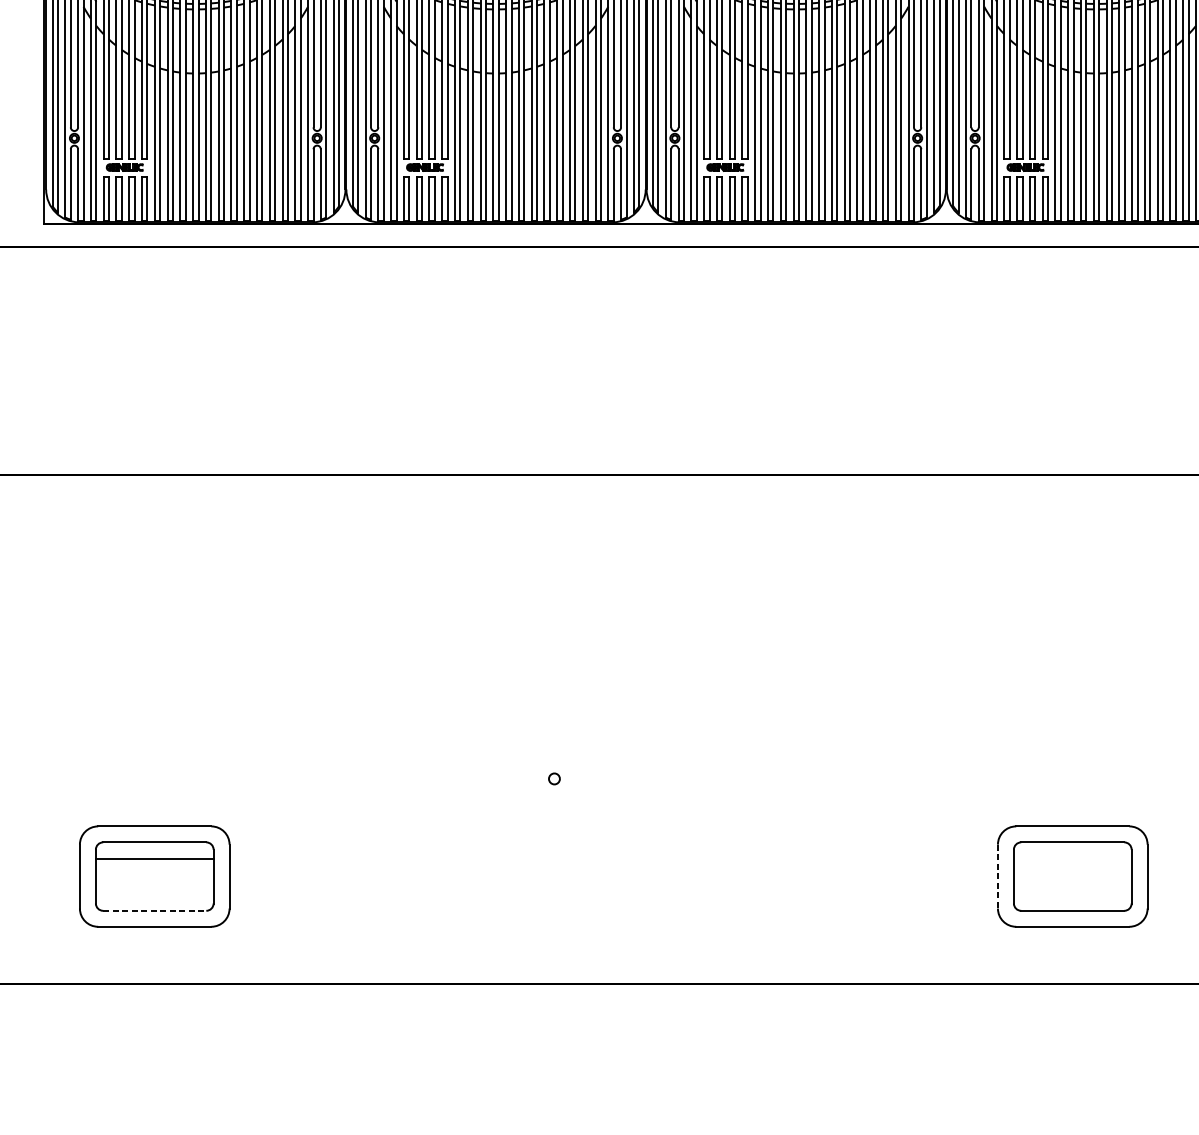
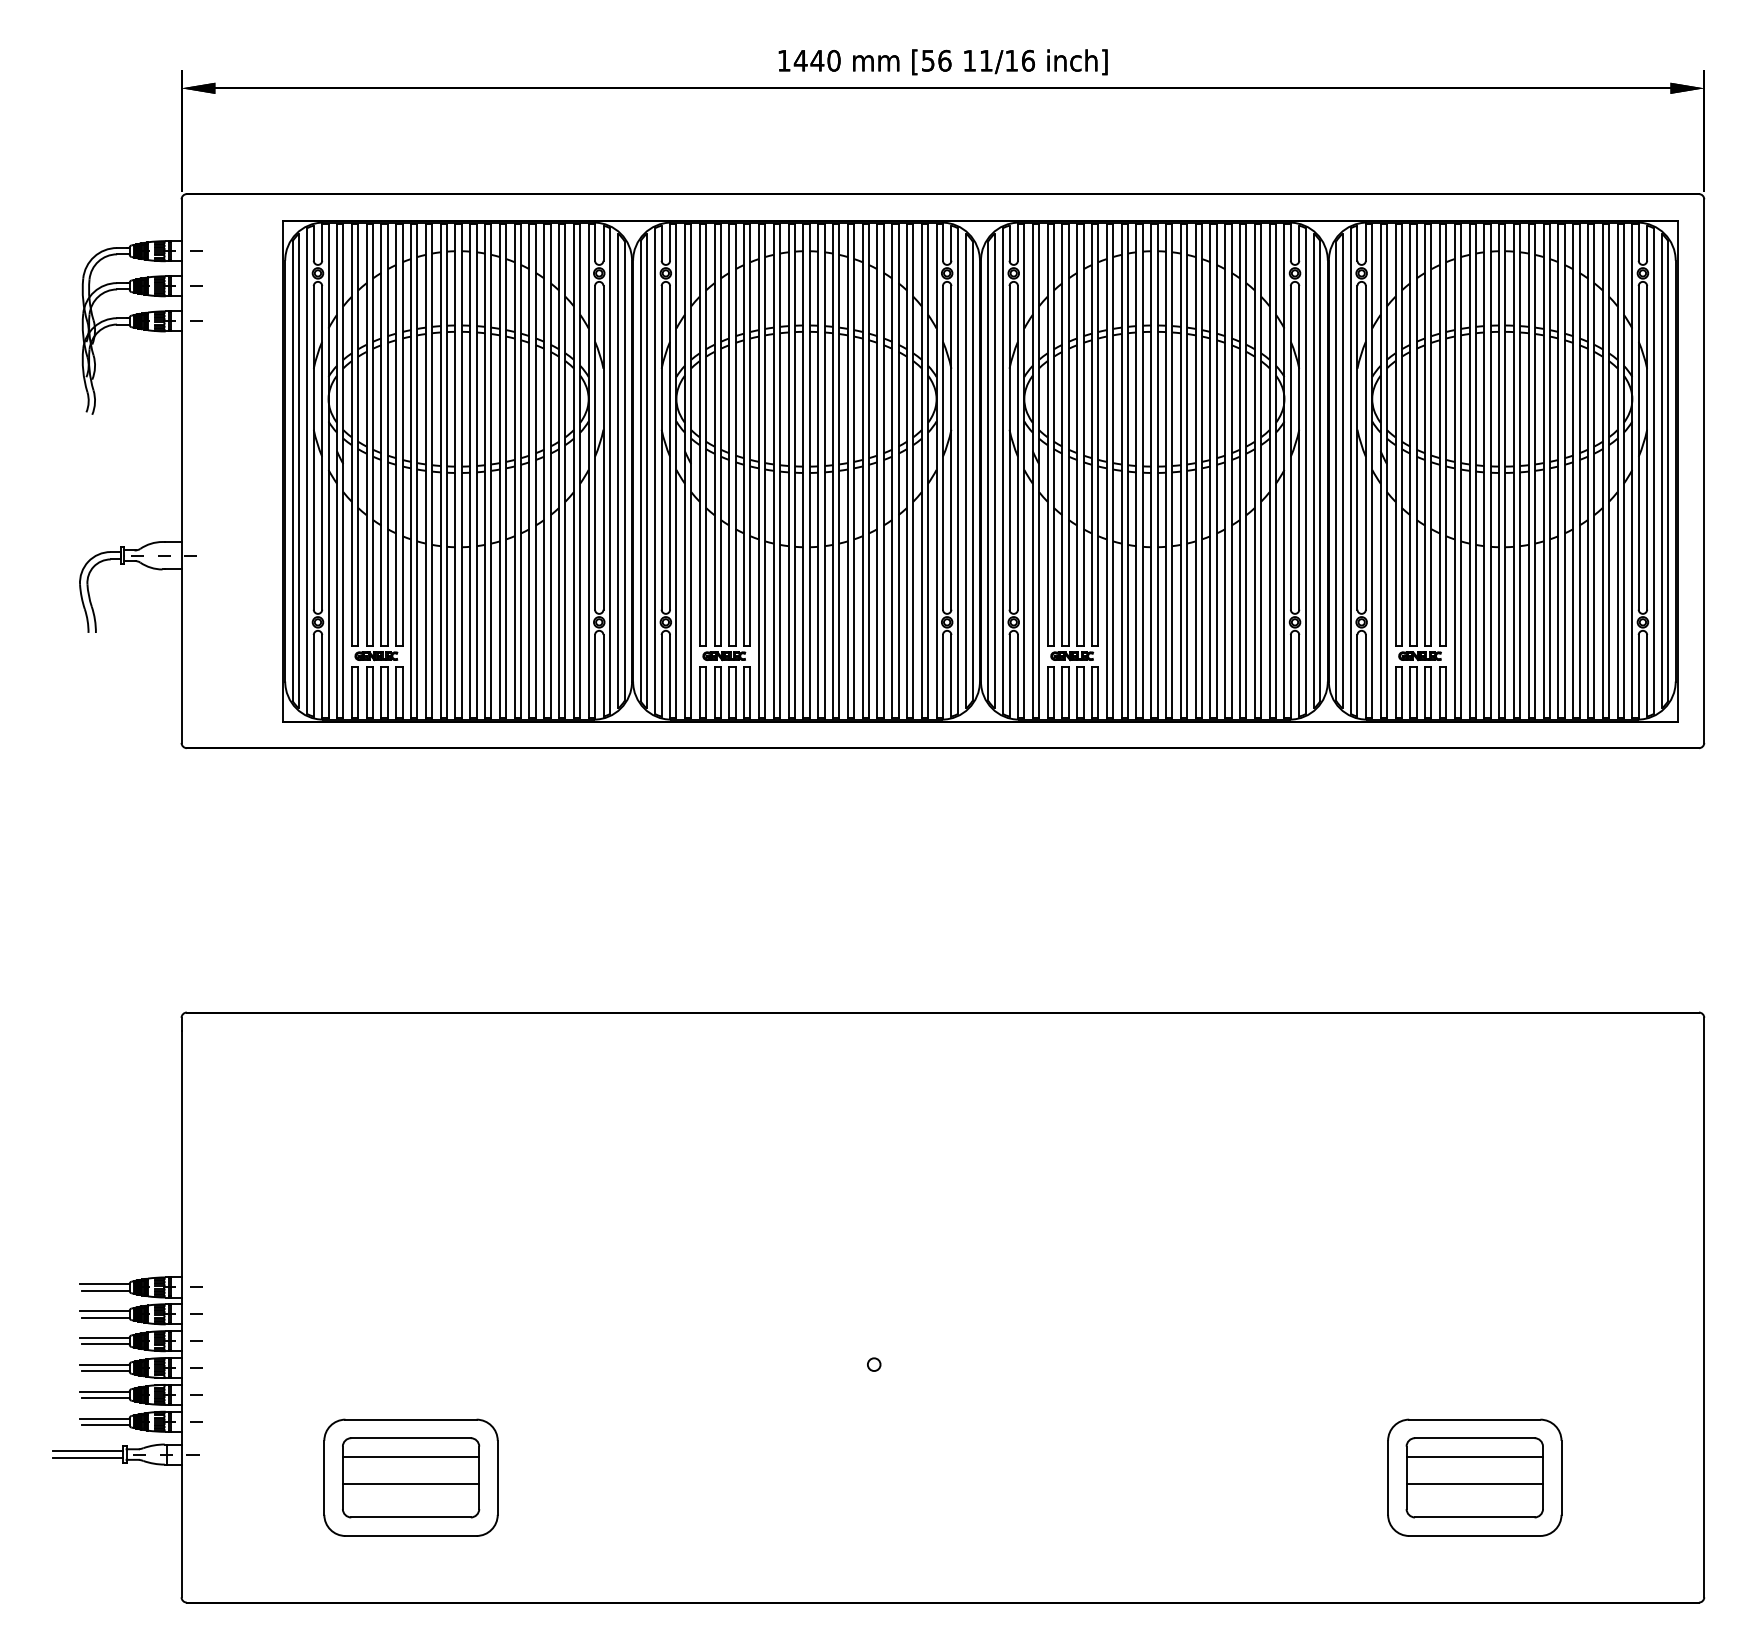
line: (1072, 859) -> (1474, 1457), added
line: (998, 877) -> (1388, 1478), dashed -> solid
line: (154, 881) -> (410, 1483), added
line: (1072, 881) -> (1474, 1483), added
line: (155, 910) -> (411, 1517), dashed -> solid

